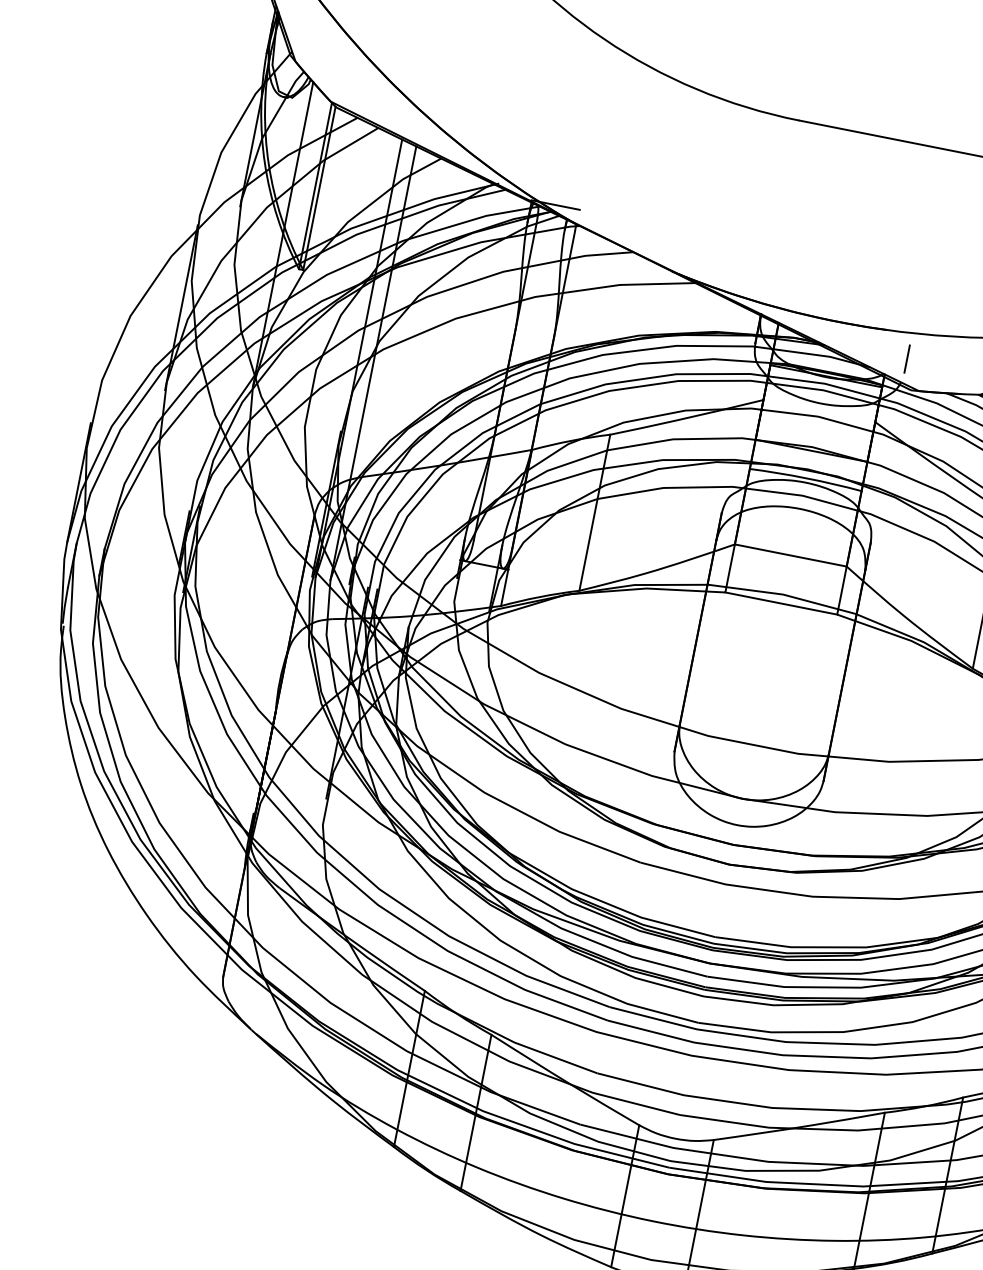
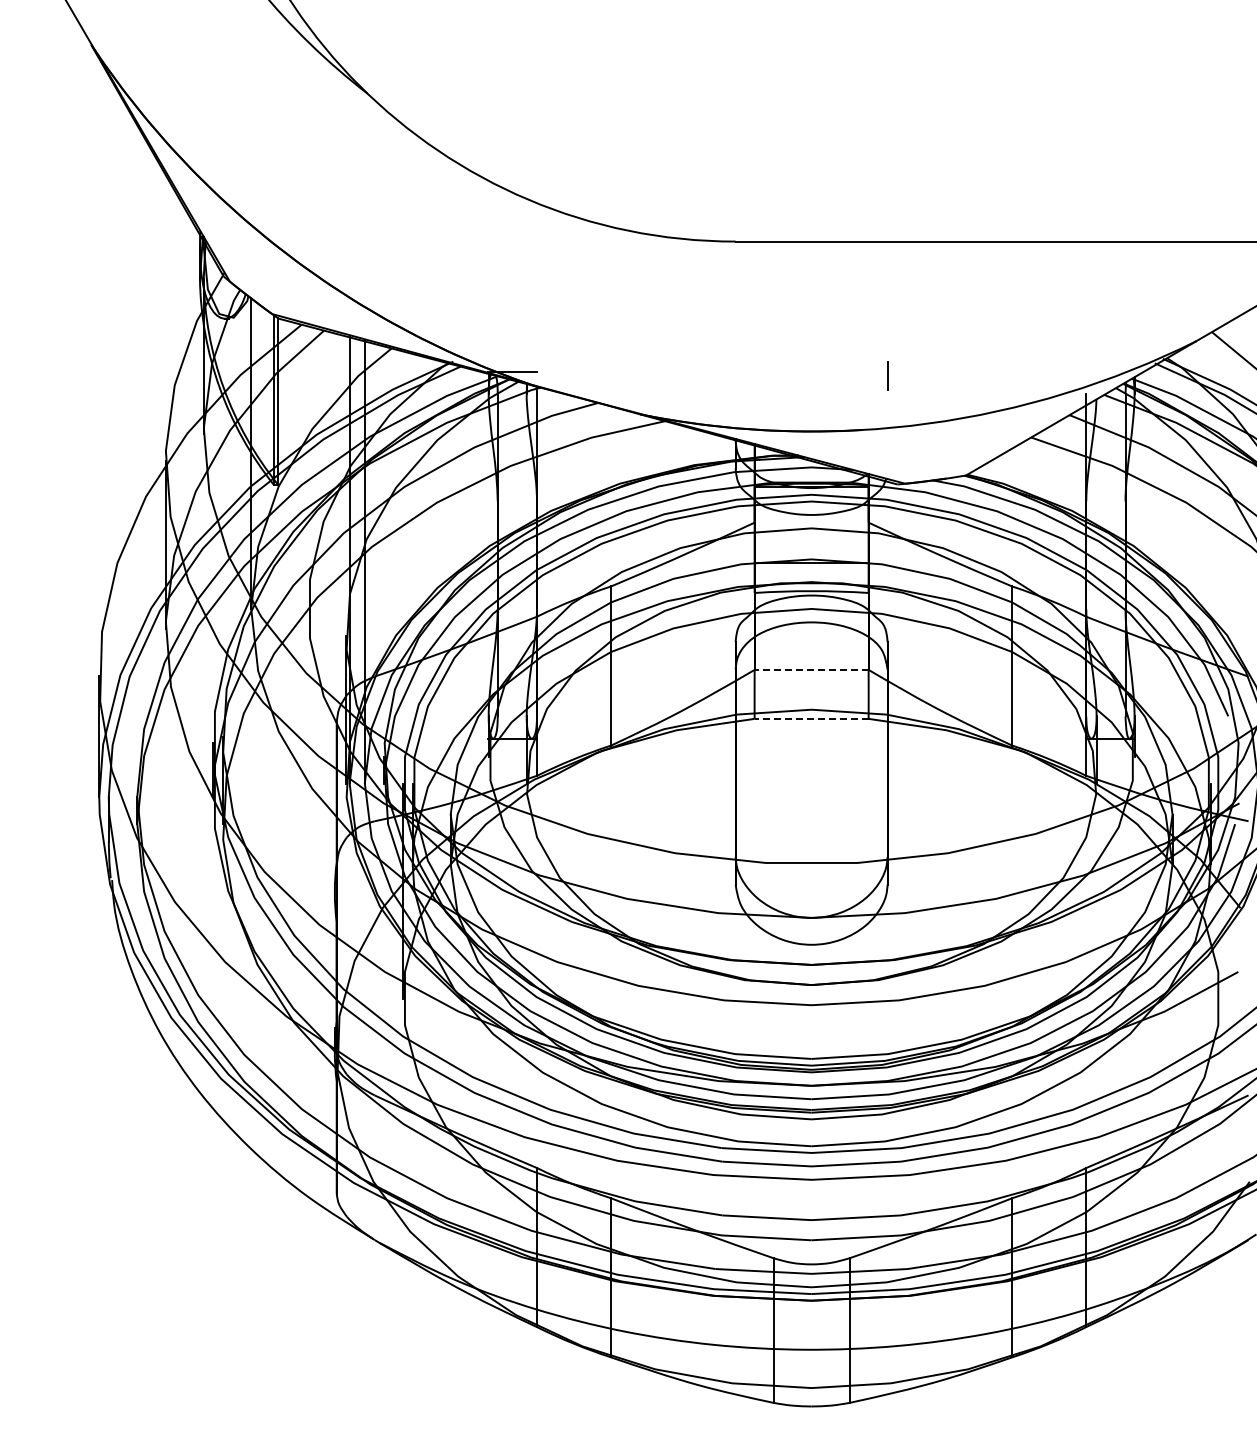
line: (907, 358) -> (887, 375), moved
line: (790, 555) -> (811, 669), solid -> dashed
line: (781, 603) -> (811, 718), solid -> dashed

